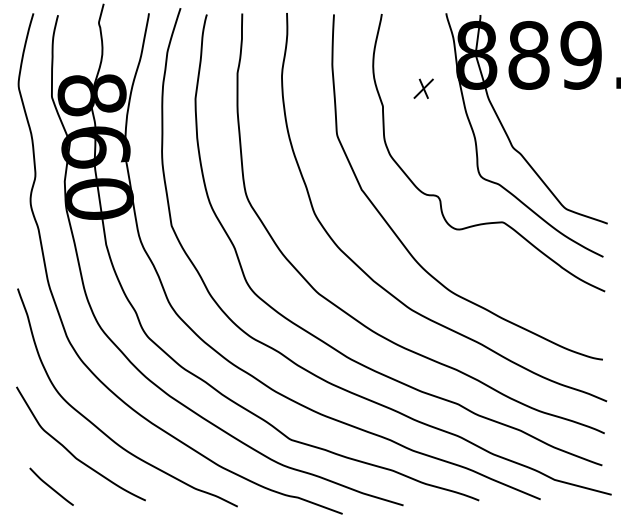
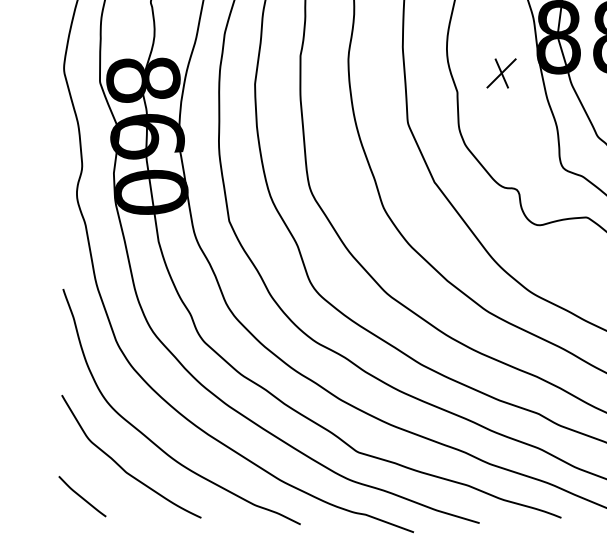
part: (423, 88) -> (501, 72), size x1.43
curve: (51, 486) -> (82, 496), moved

